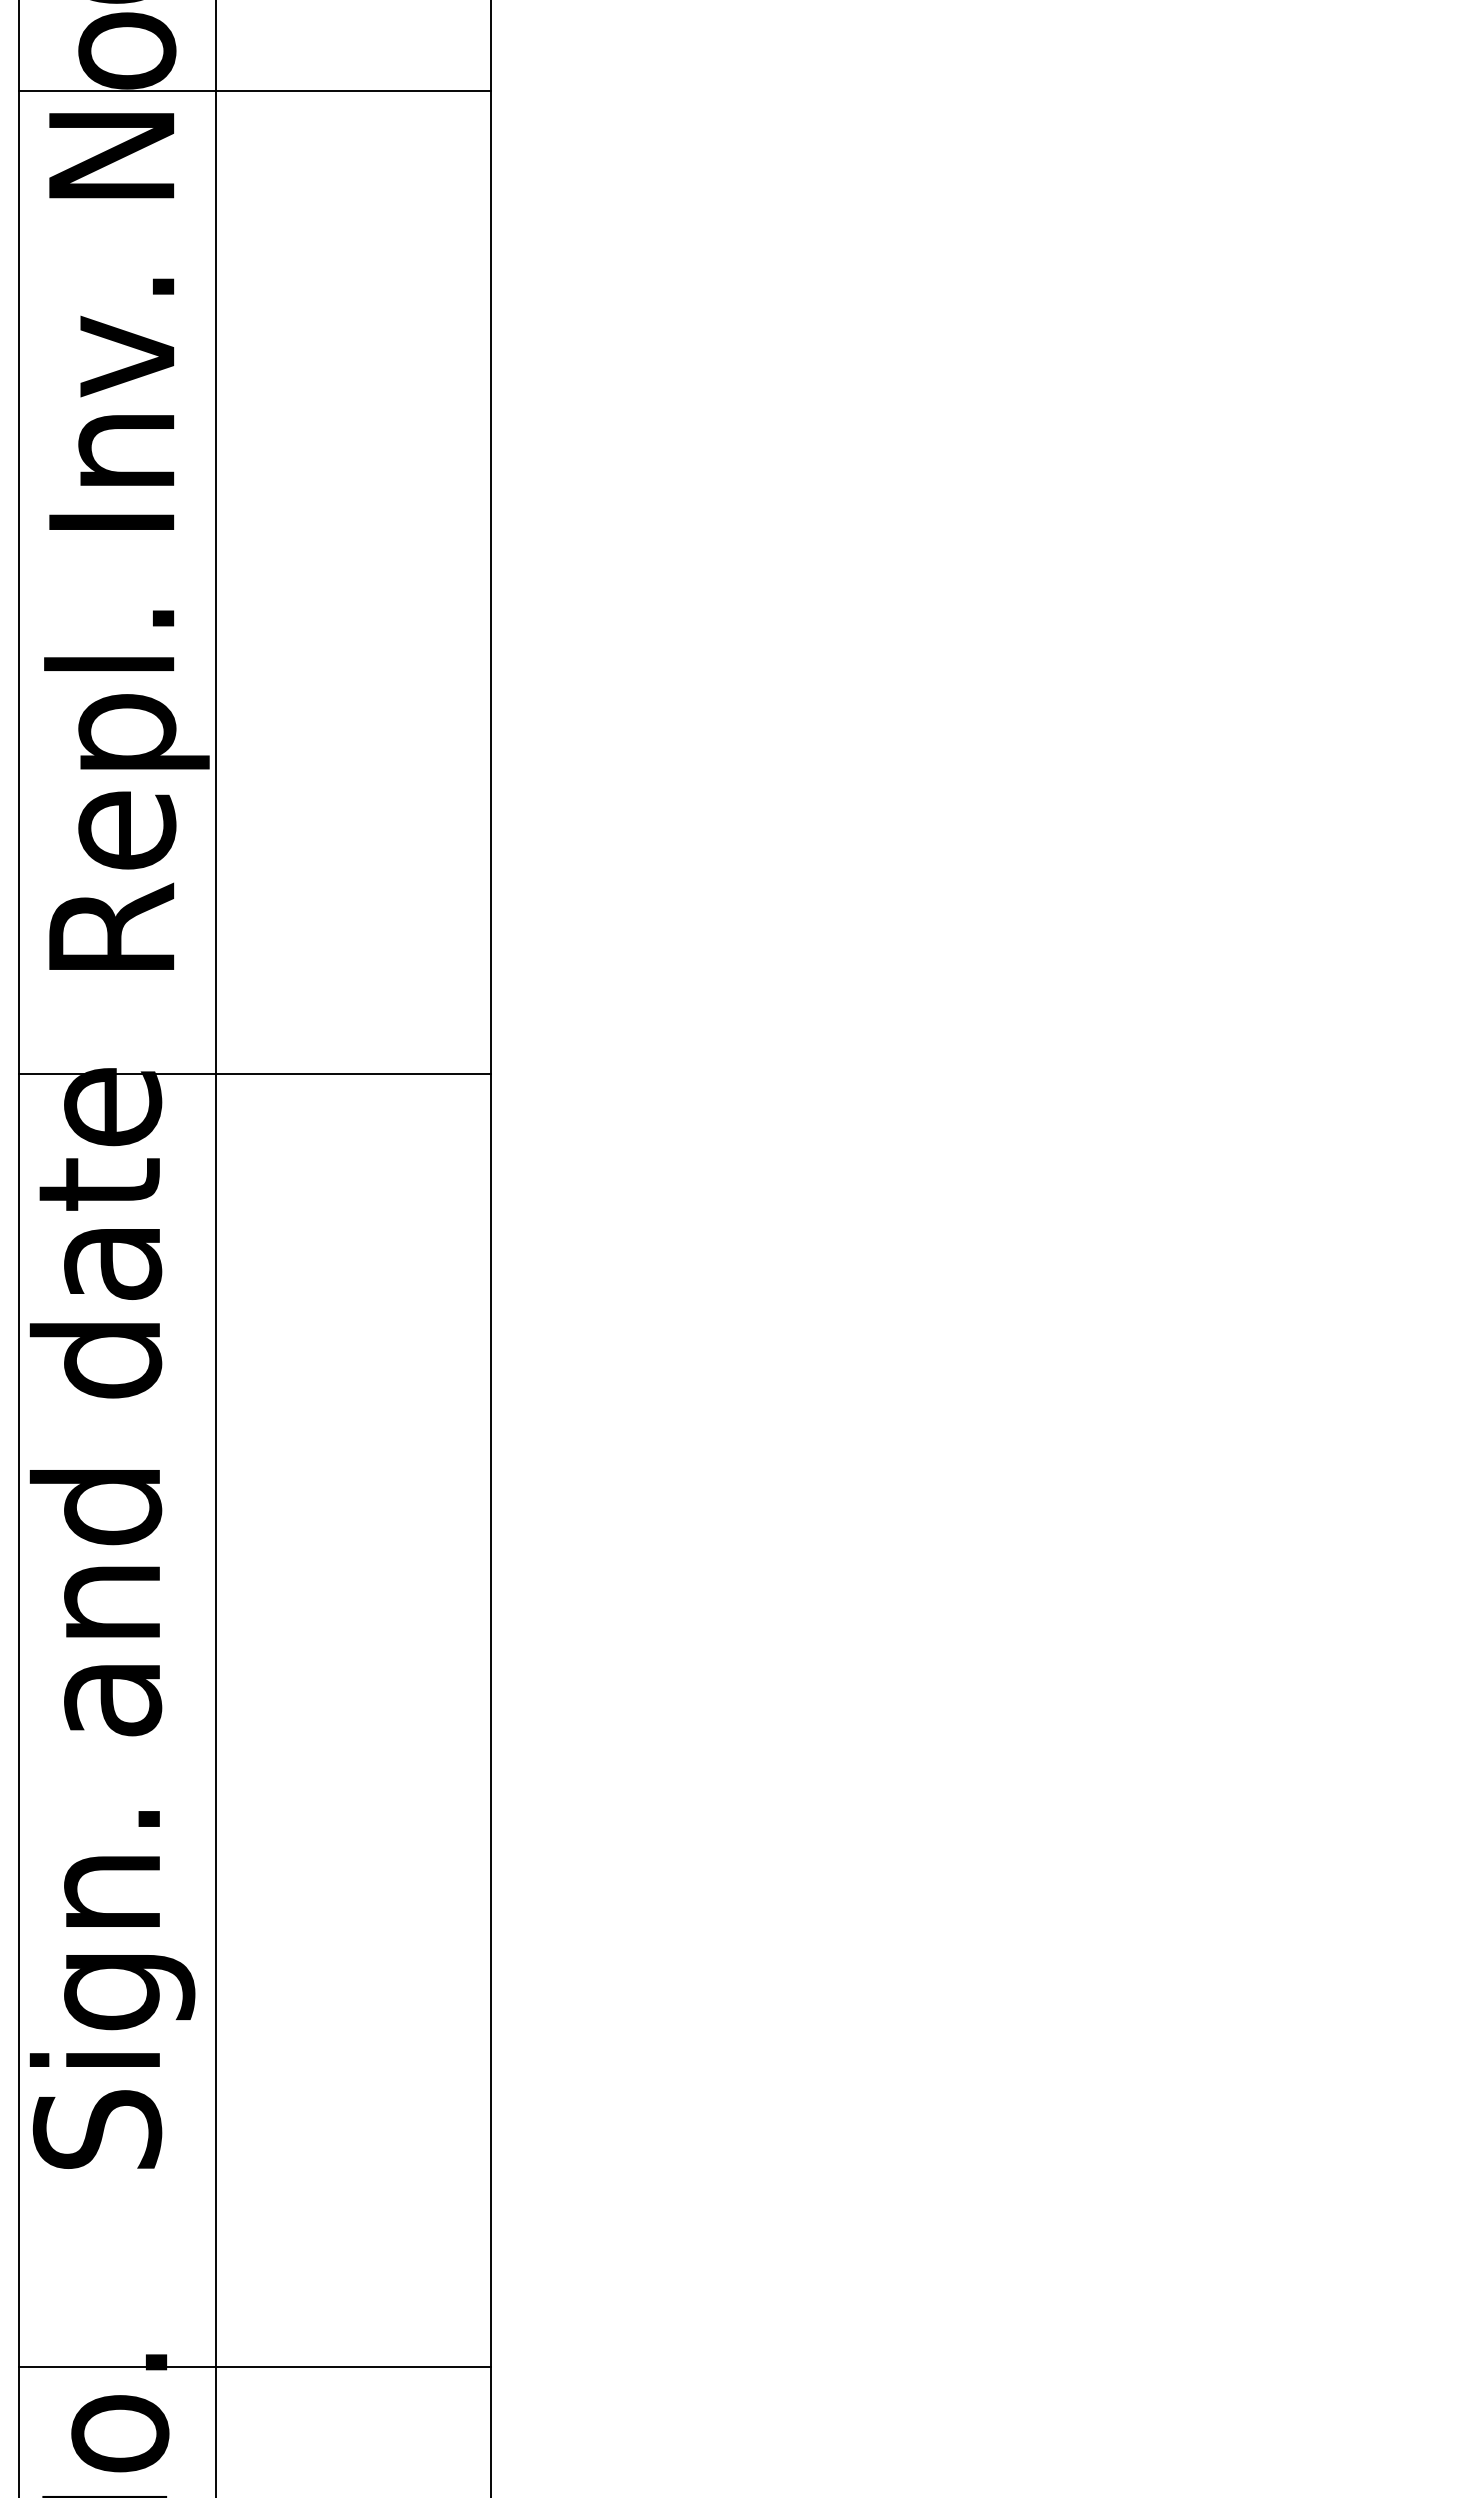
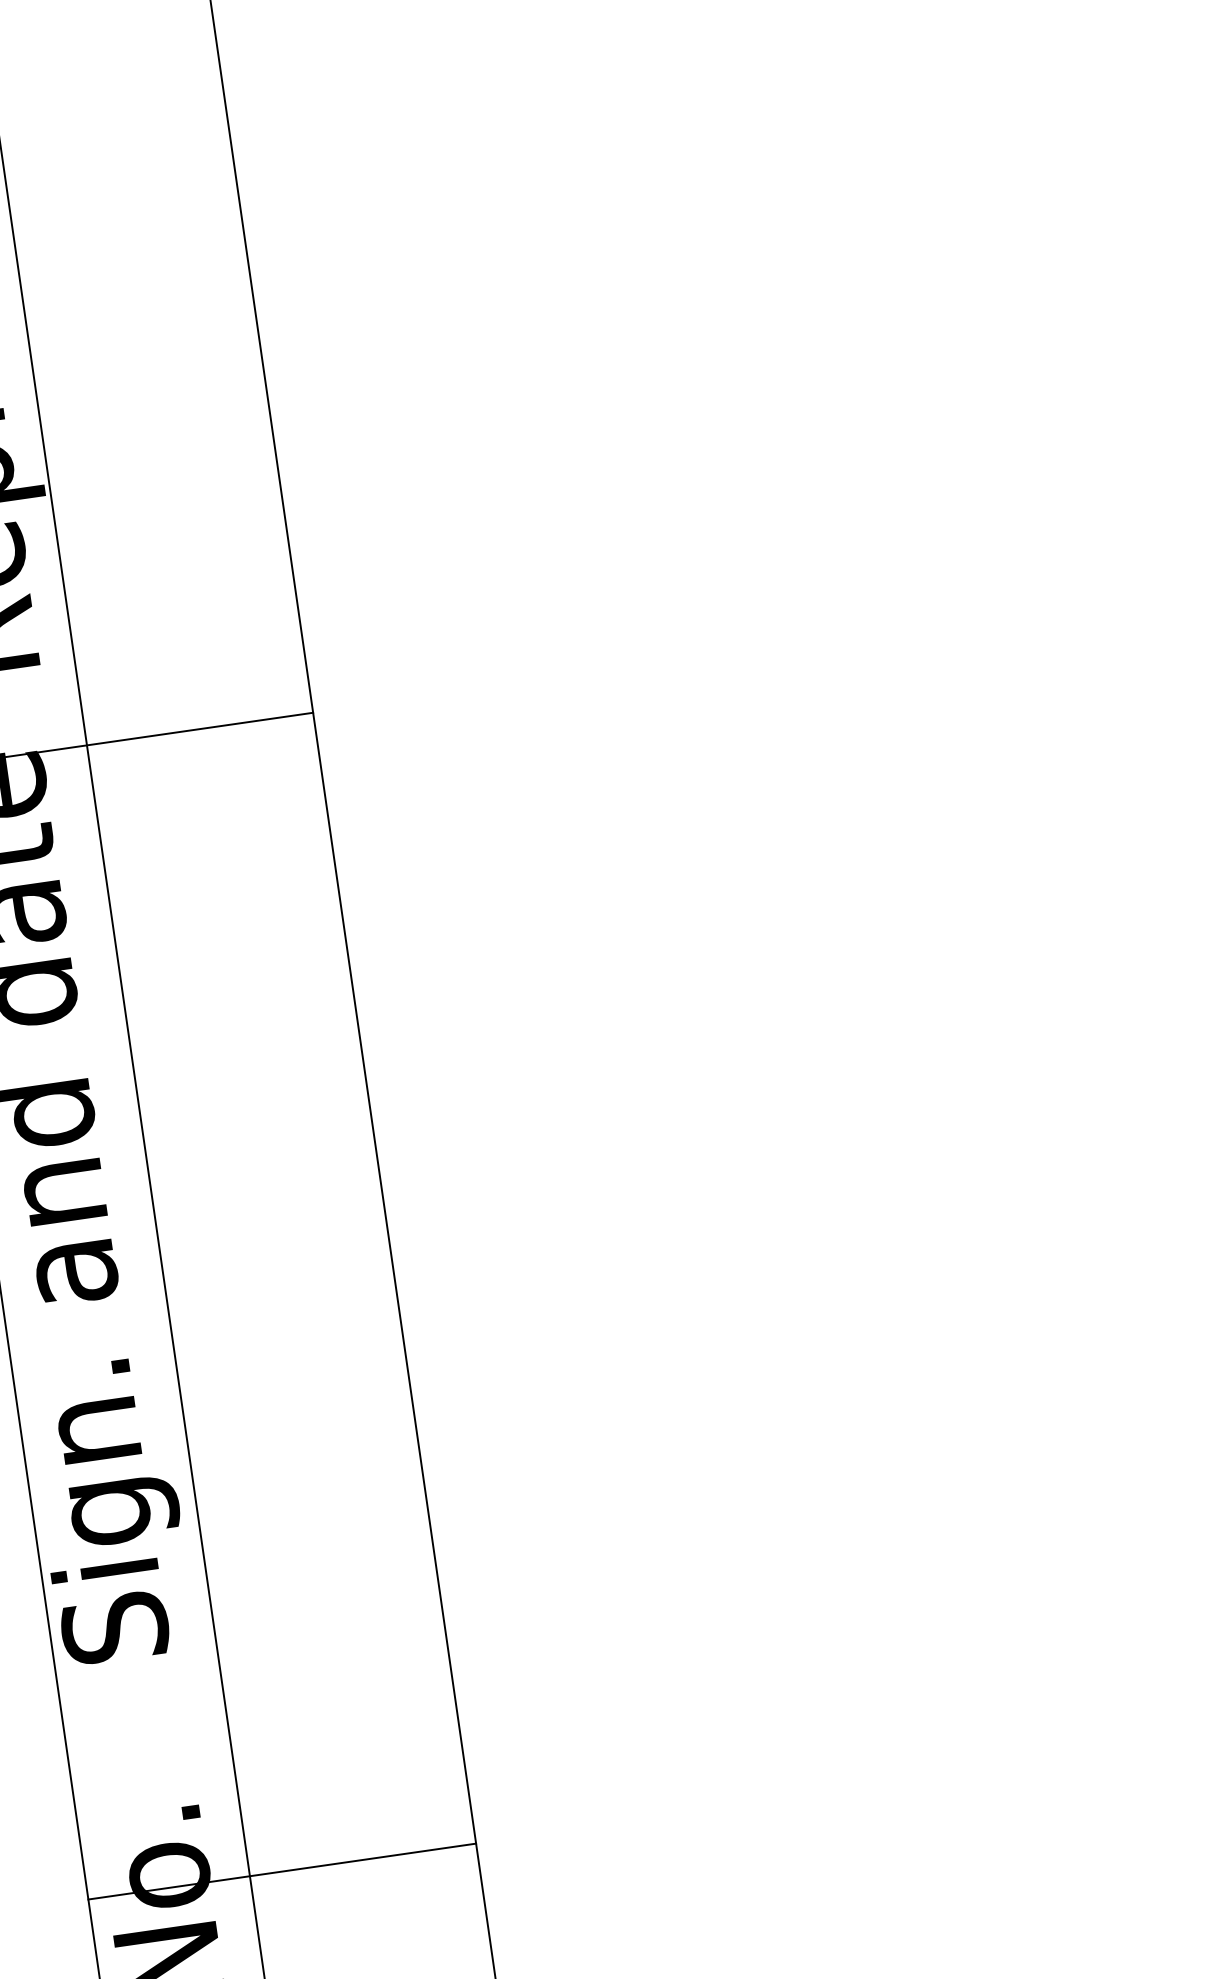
line: (254, 2366) -> (281, 1871), moved

